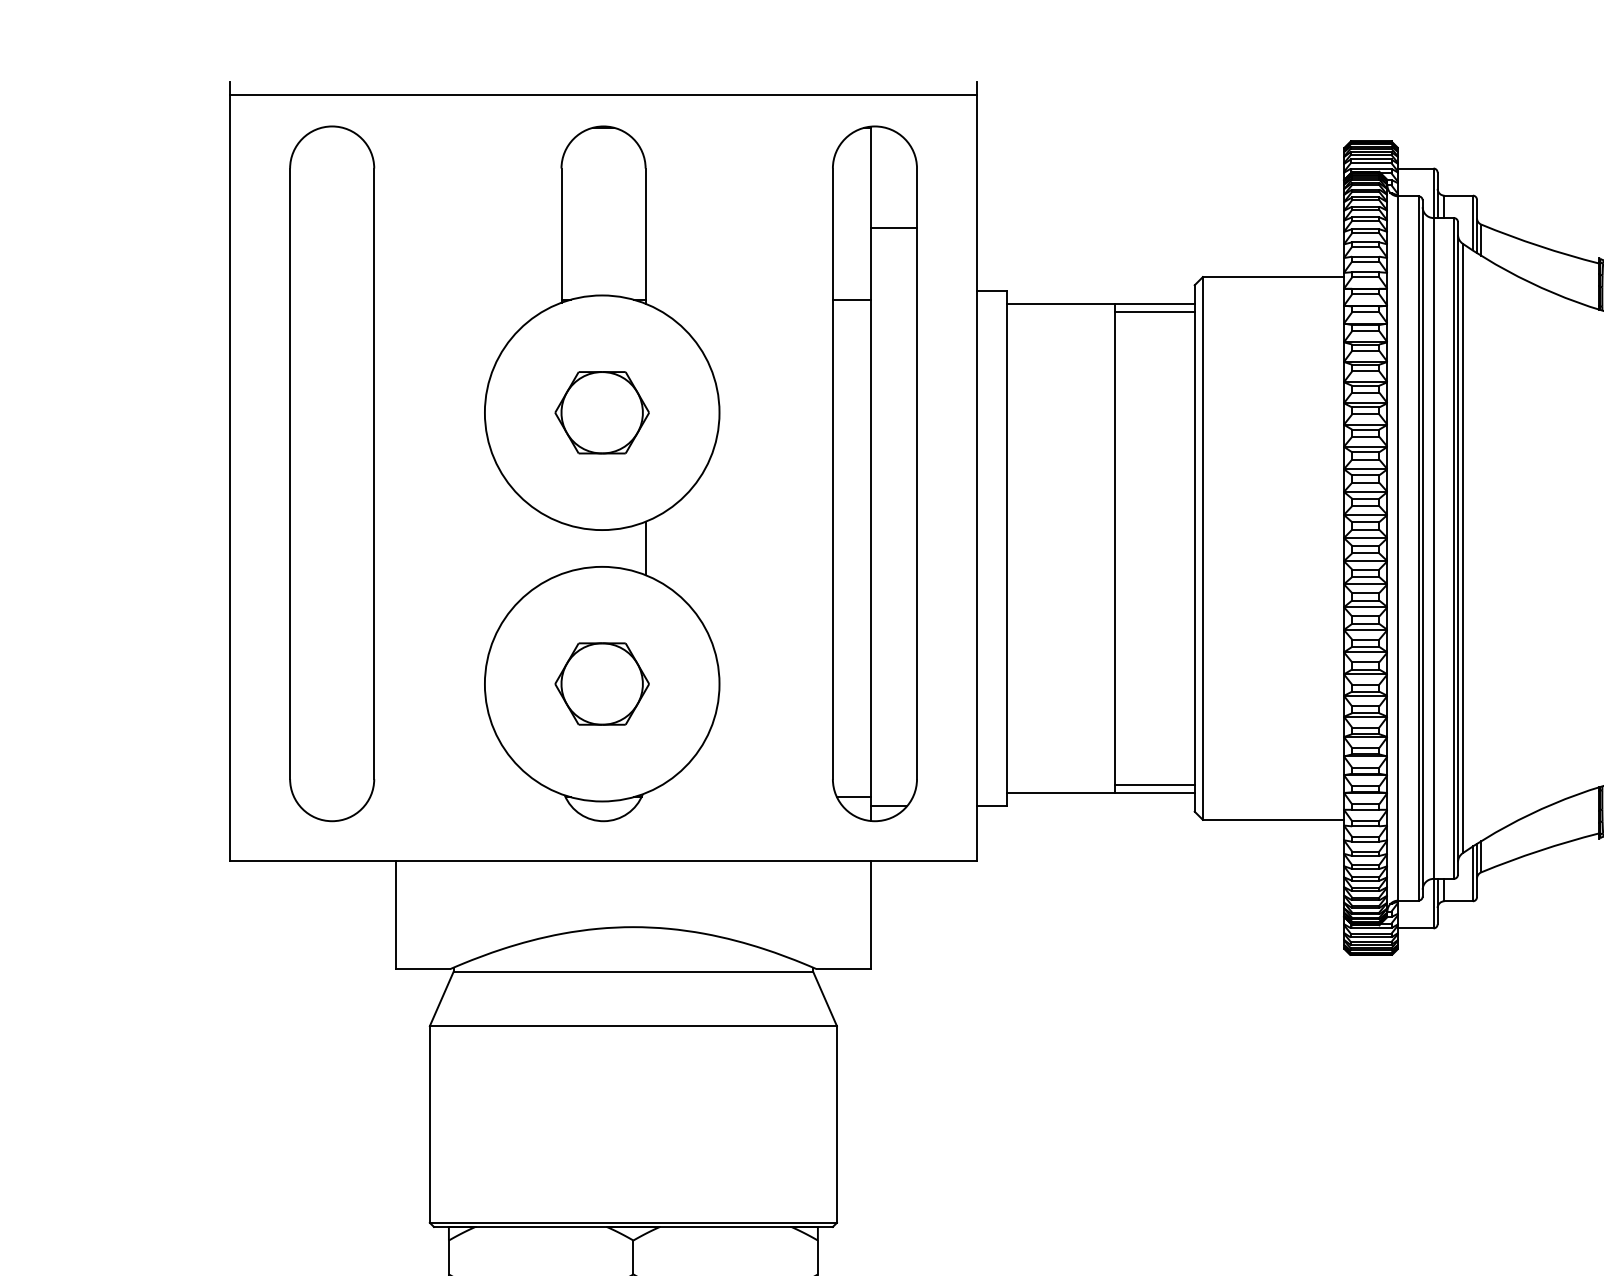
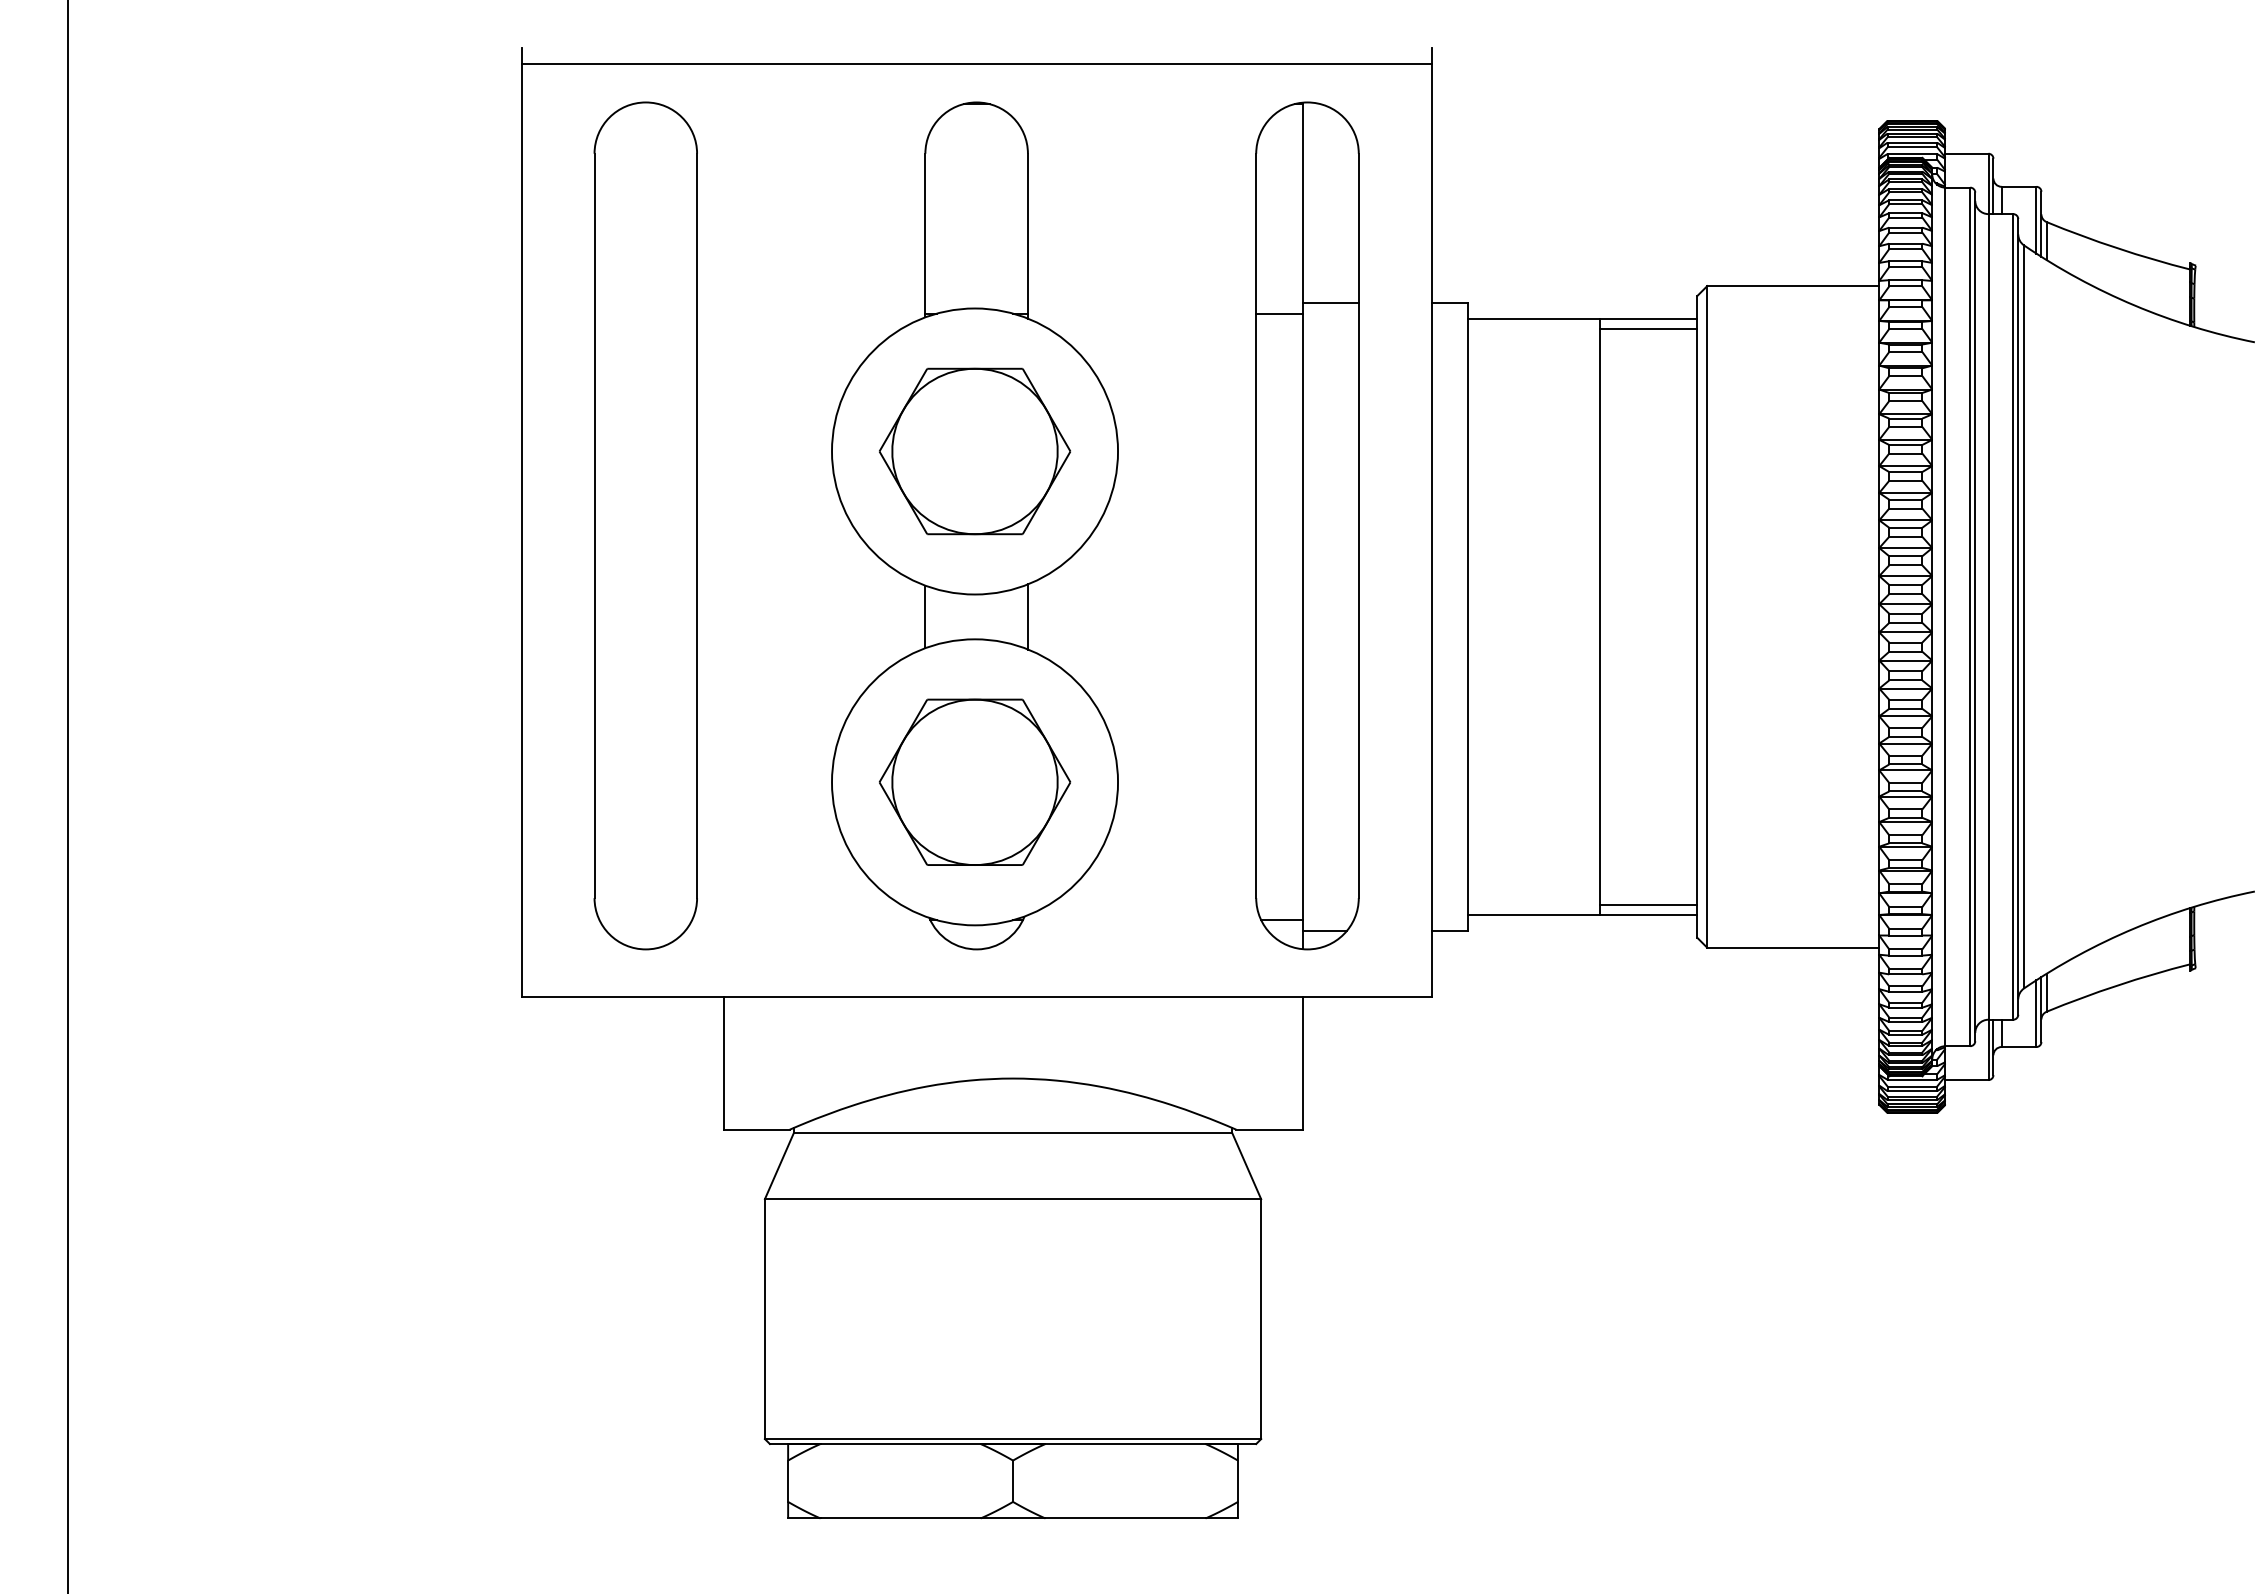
line: (893, 228) -> (1330, 302), moved
part: (601, 412) -> (974, 451), size x1.67
line: (561, 548) -> (925, 616), added
part: (601, 683) -> (974, 781), size x1.67

